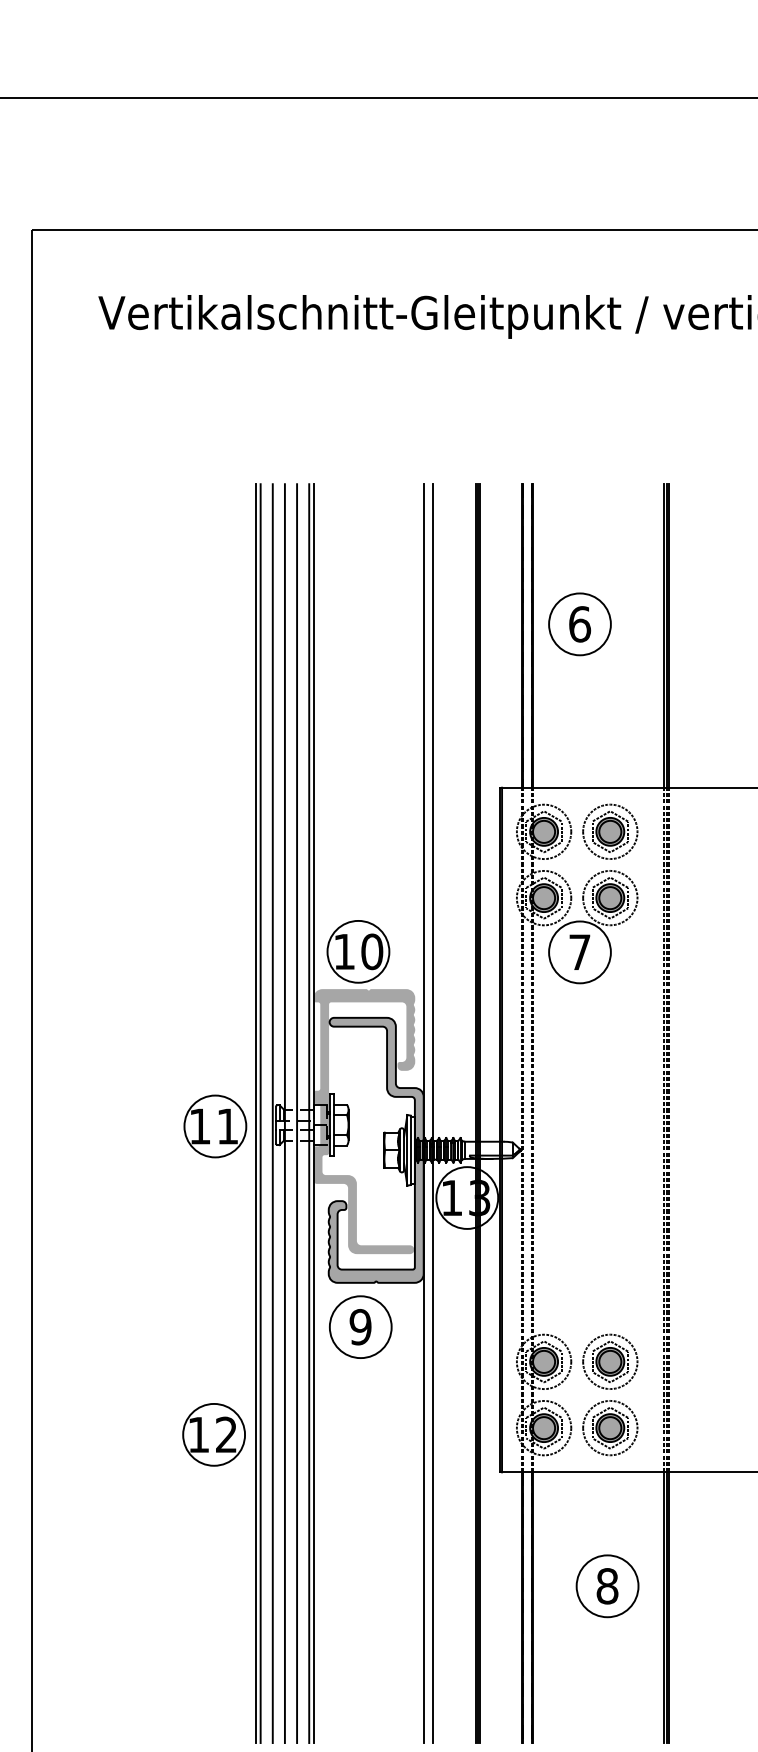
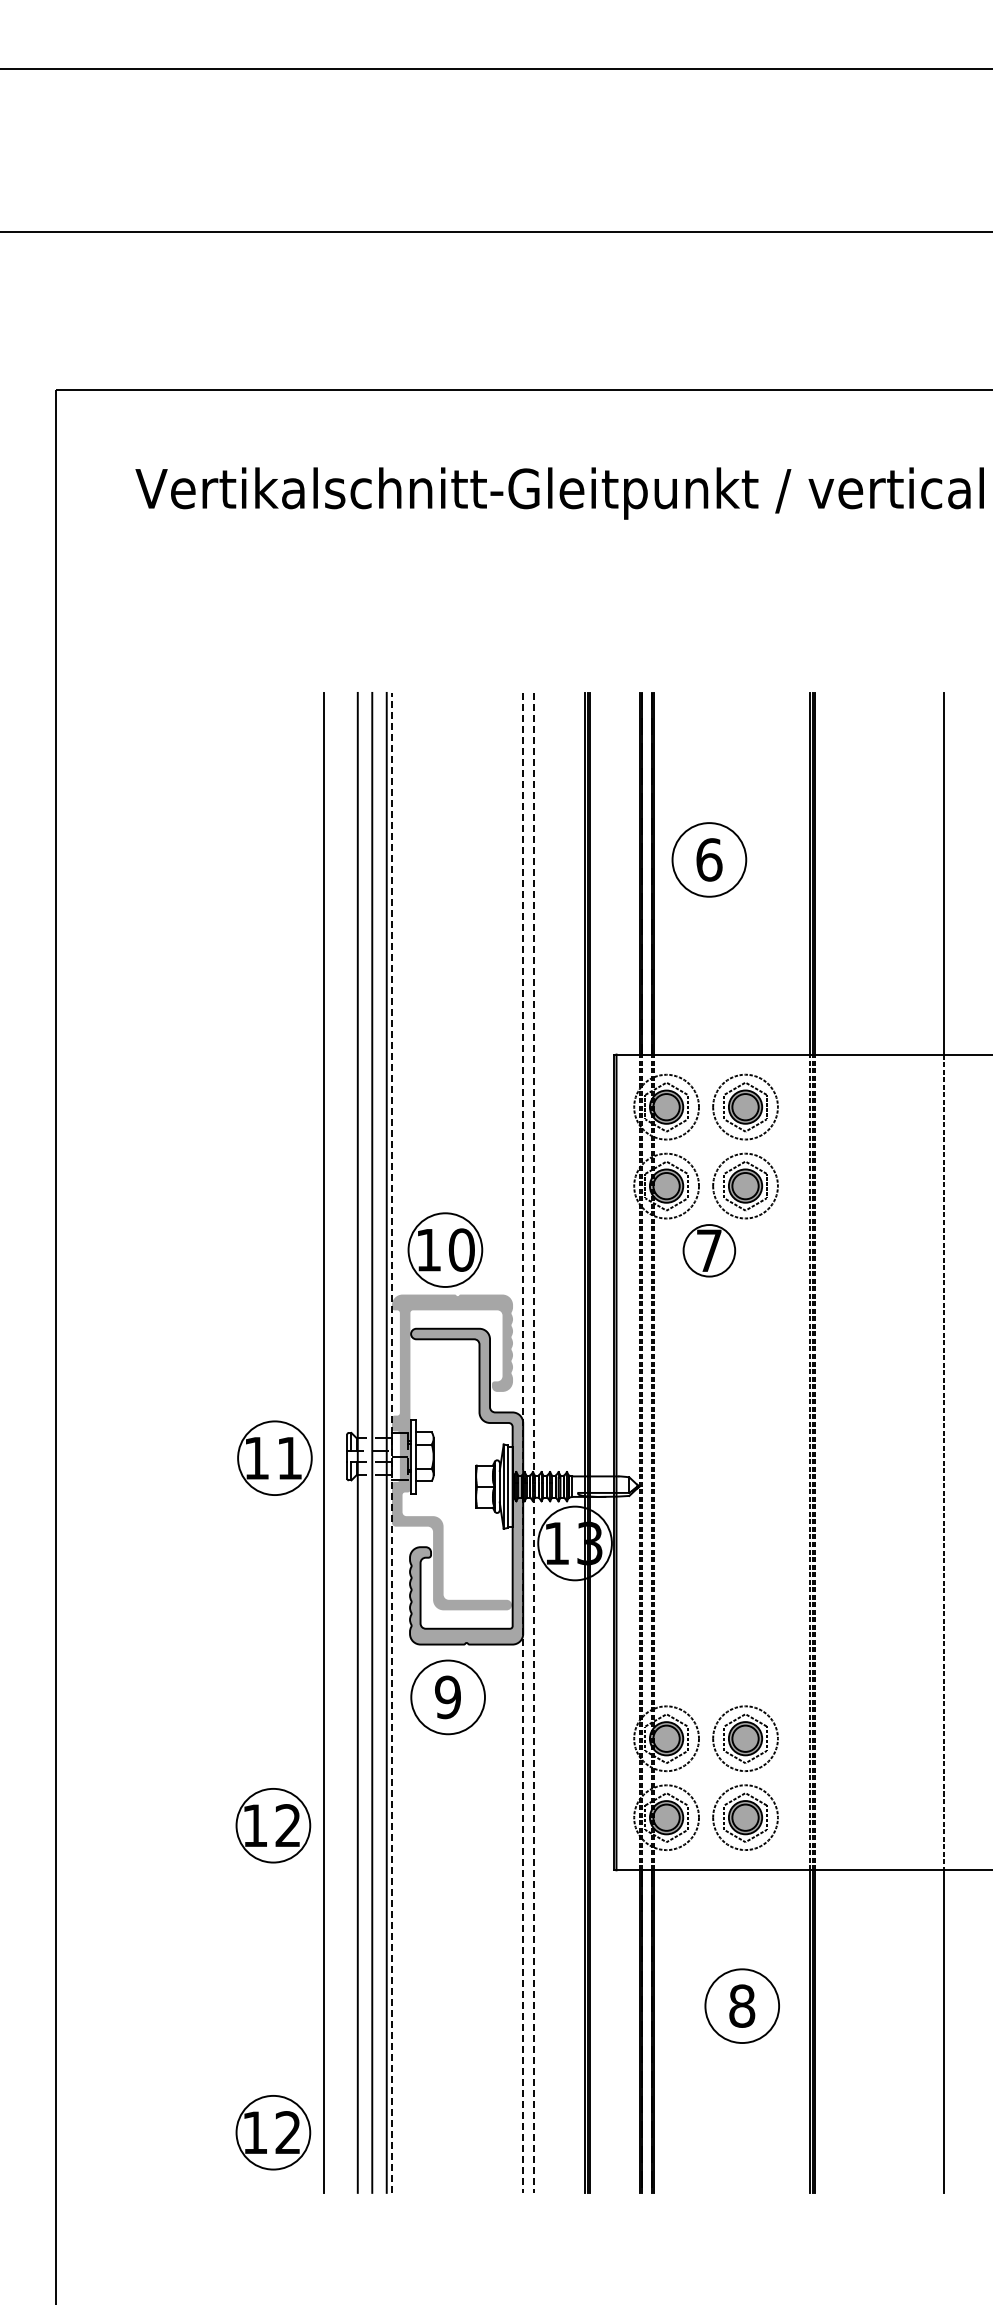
circle: (580, 952) -> (709, 1250), size x0.7
line: (260, 1113) -> (328, 1442), removed
line: (272, 1113) -> (343, 1442), removed
line: (314, 1113) -> (392, 1442), solid -> dashed
line: (423, 1113) -> (523, 1442), solid -> dashed
line: (432, 1113) -> (533, 1442), solid -> dashed
part: (214, 1692) -> (273, 2132), added

